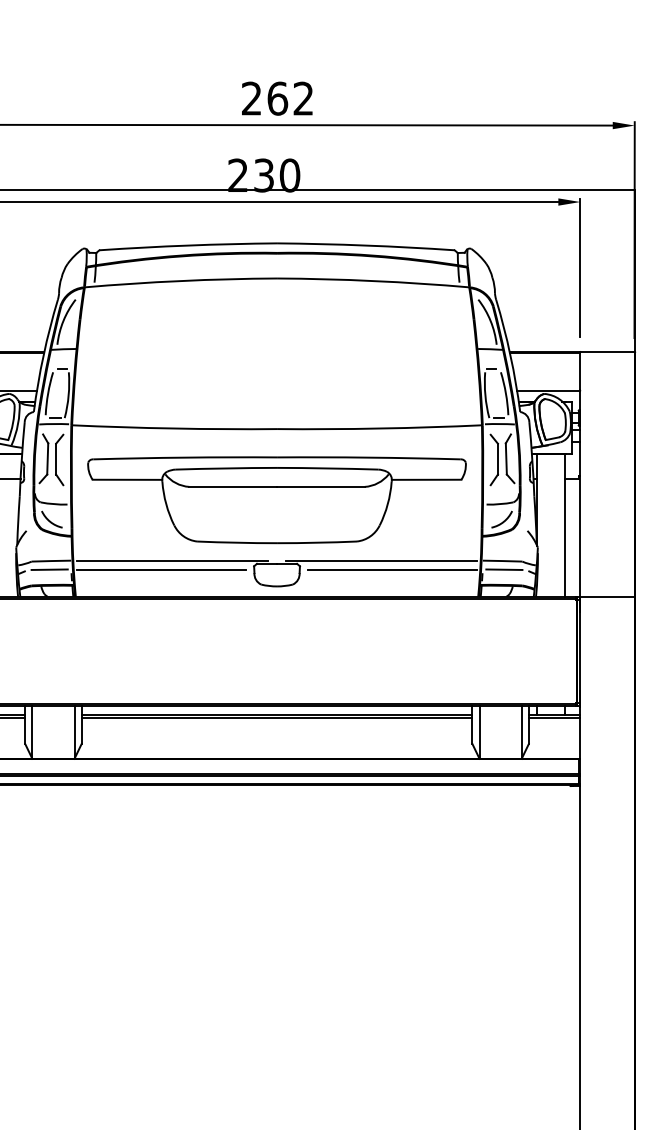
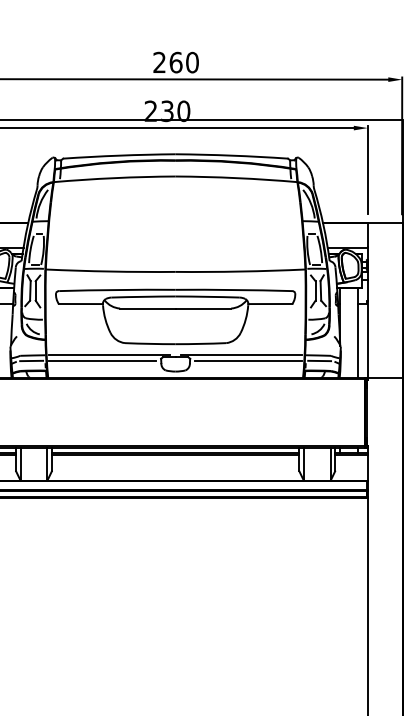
text: (303, 98) -> (192, 62), 262 -> 260

